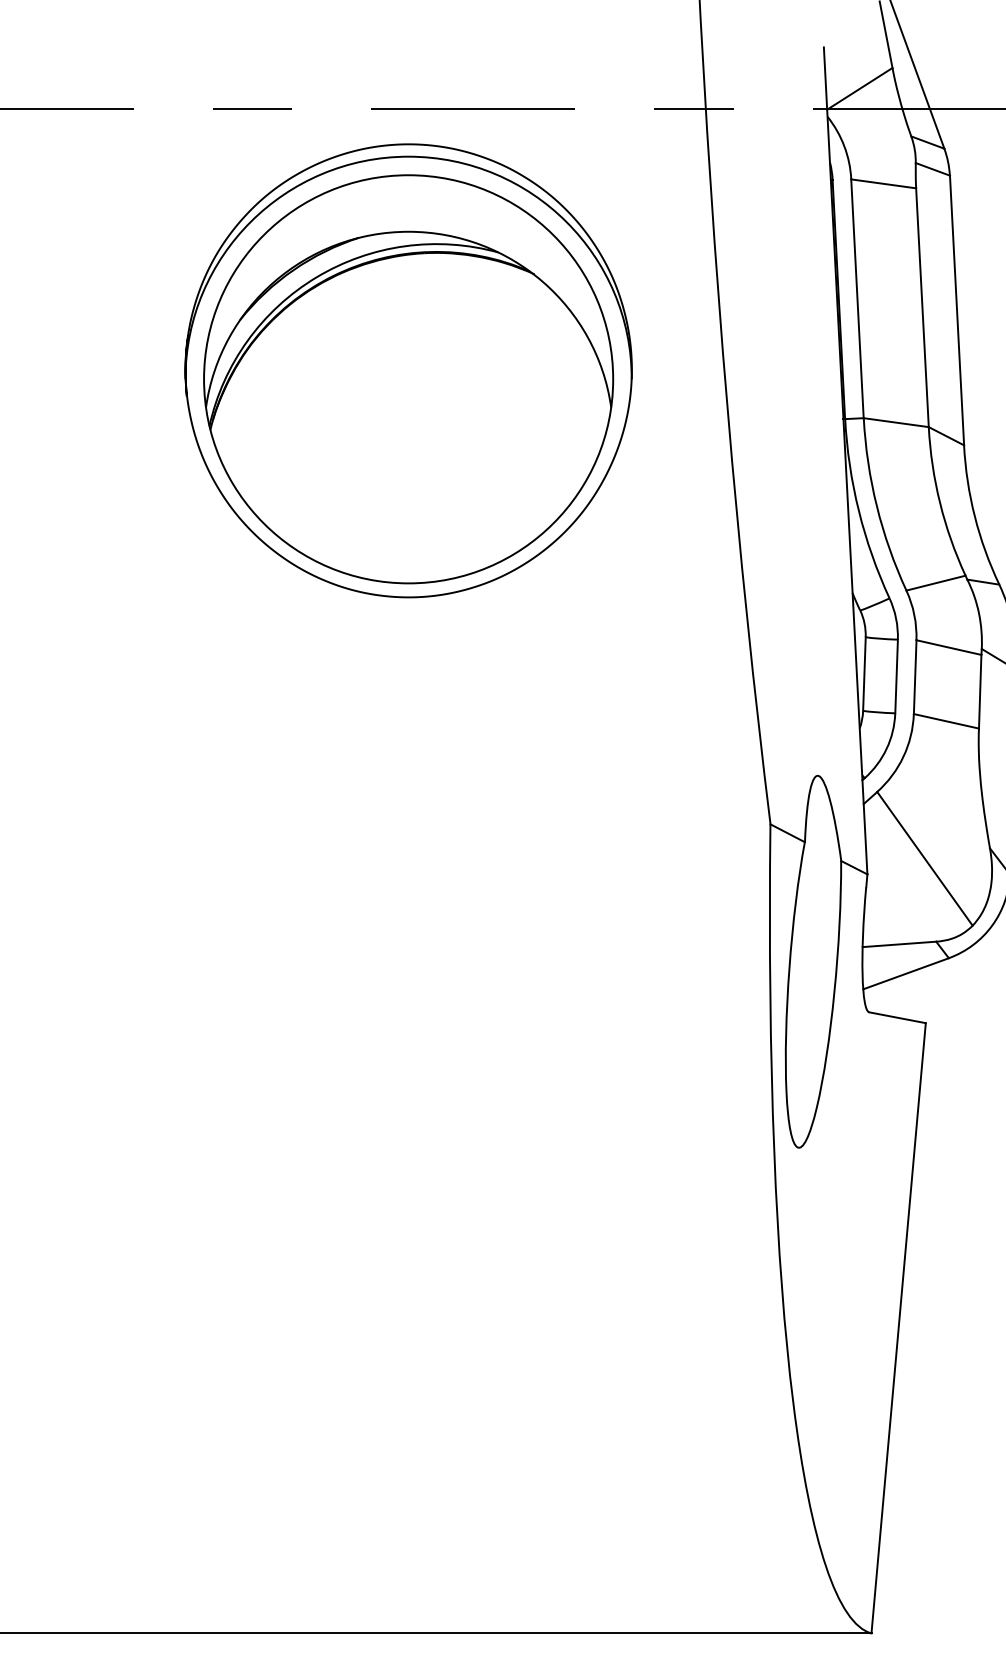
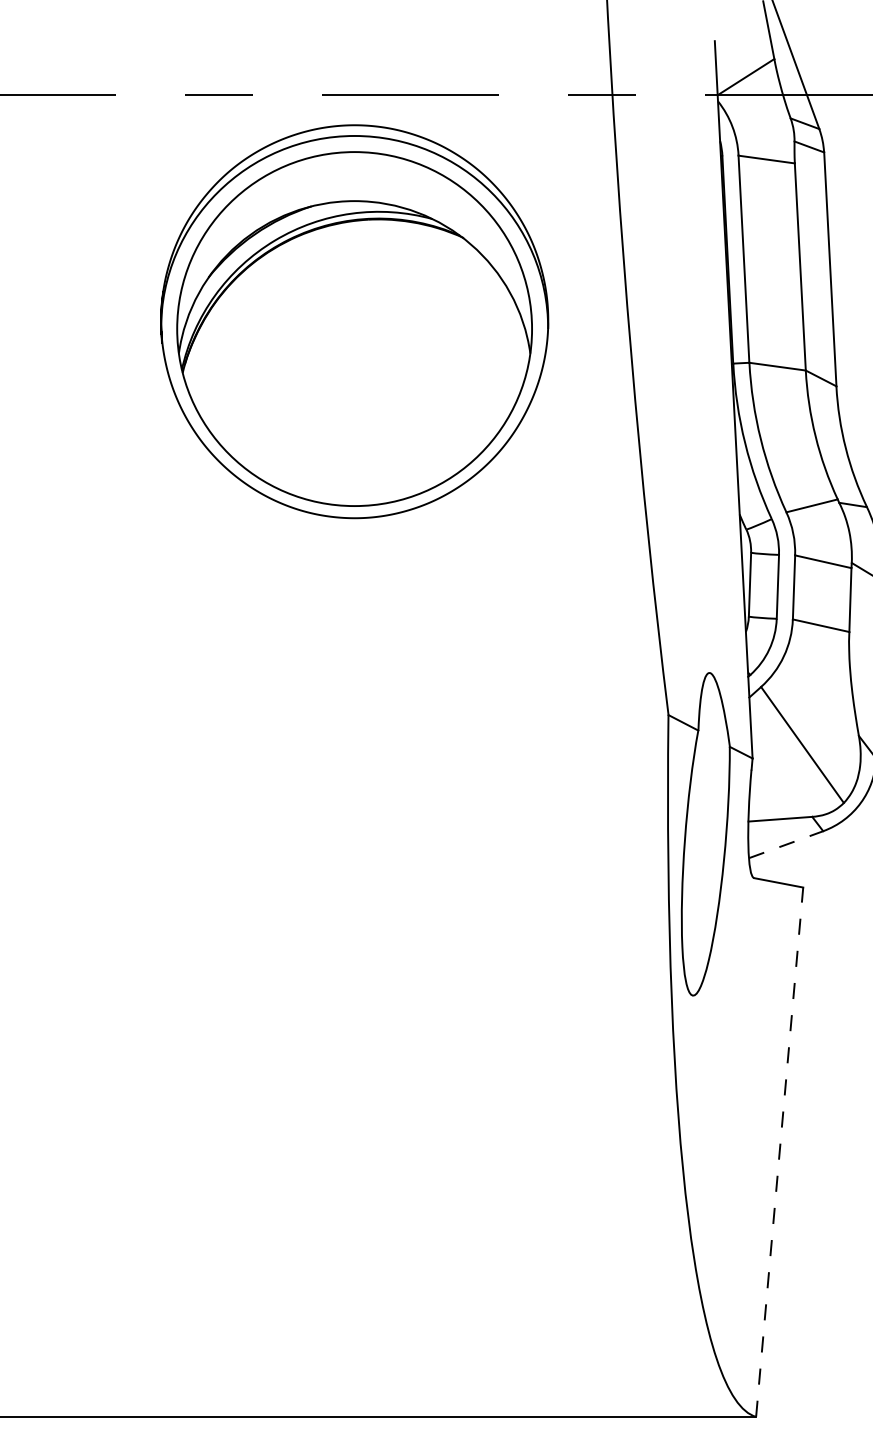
line: (906, 973) -> (786, 844), solid -> dashed
line: (898, 1328) -> (779, 1152), solid -> dashed

